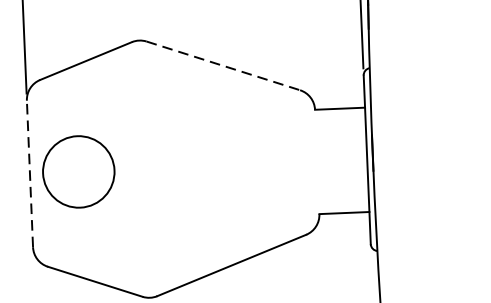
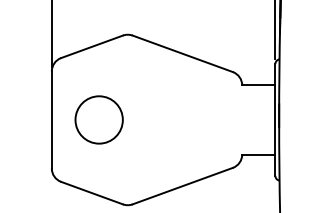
line: (224, 65) -> (183, 53), dashed -> solid
circle: (77, 171) -> (98, 119), moved
line: (29, 173) -> (51, 119), dashed -> solid

